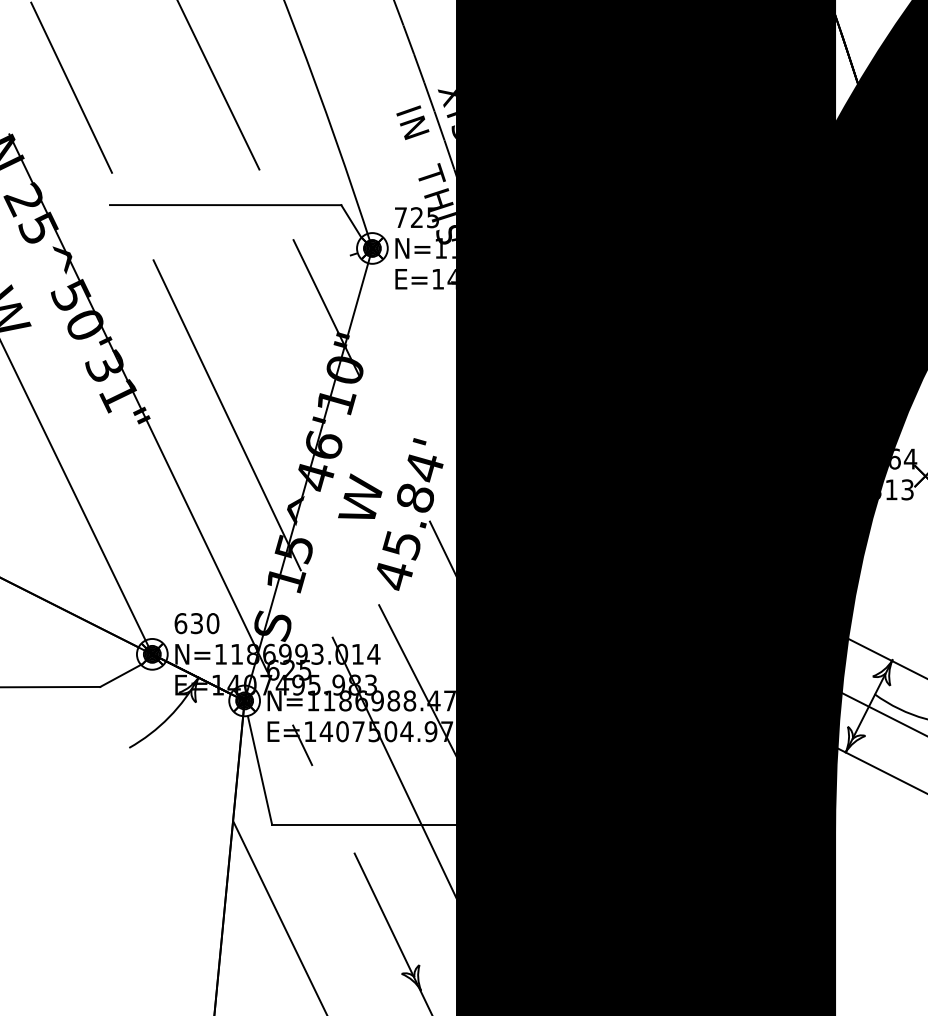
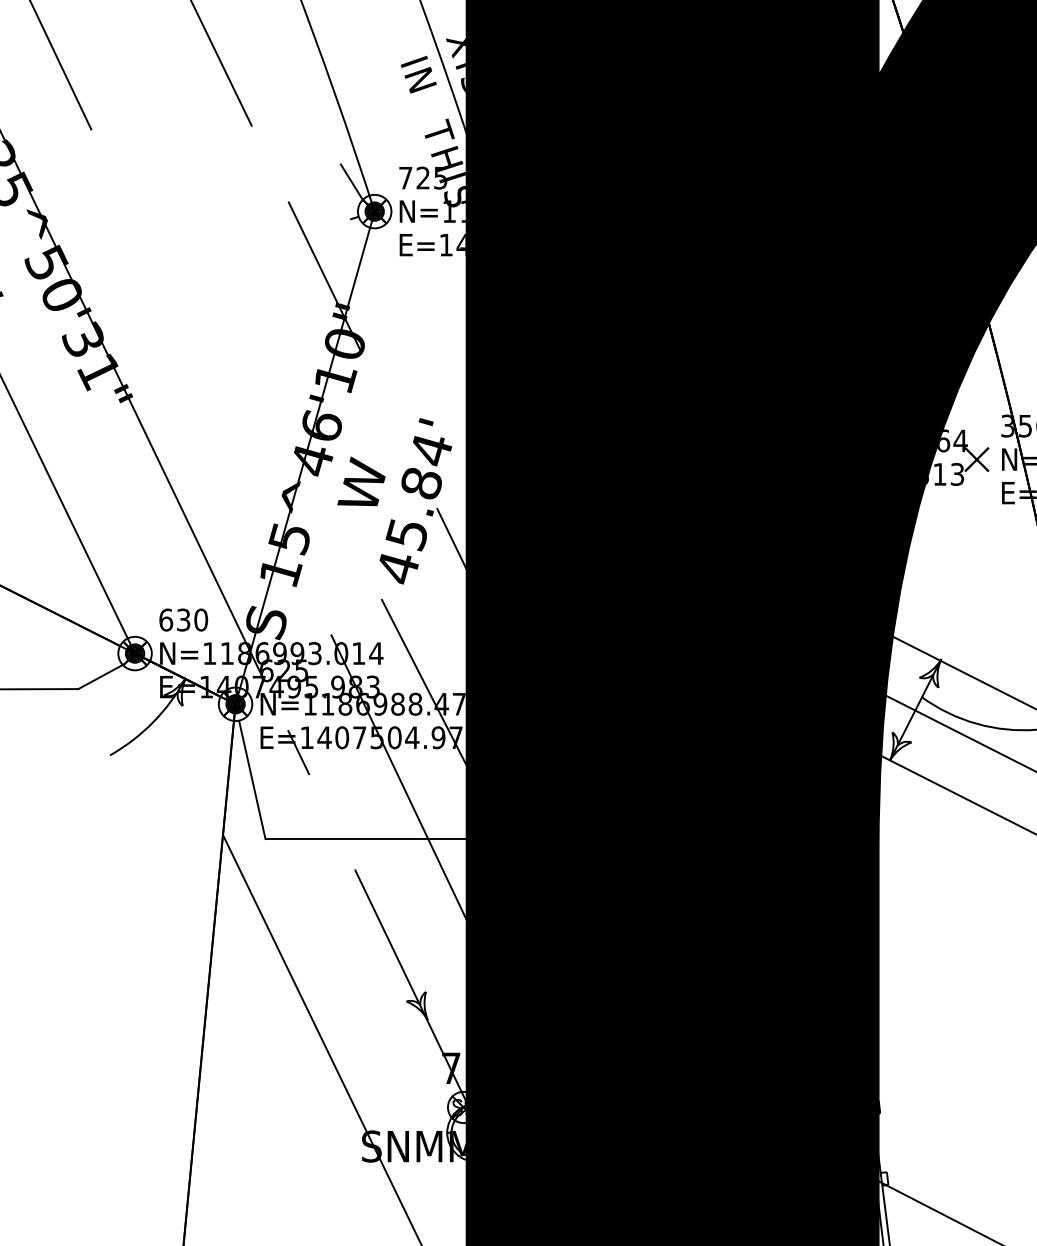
line: (225, 205) -> (214, 164), removed
line: (227, 415) -> (216, 393), removed

